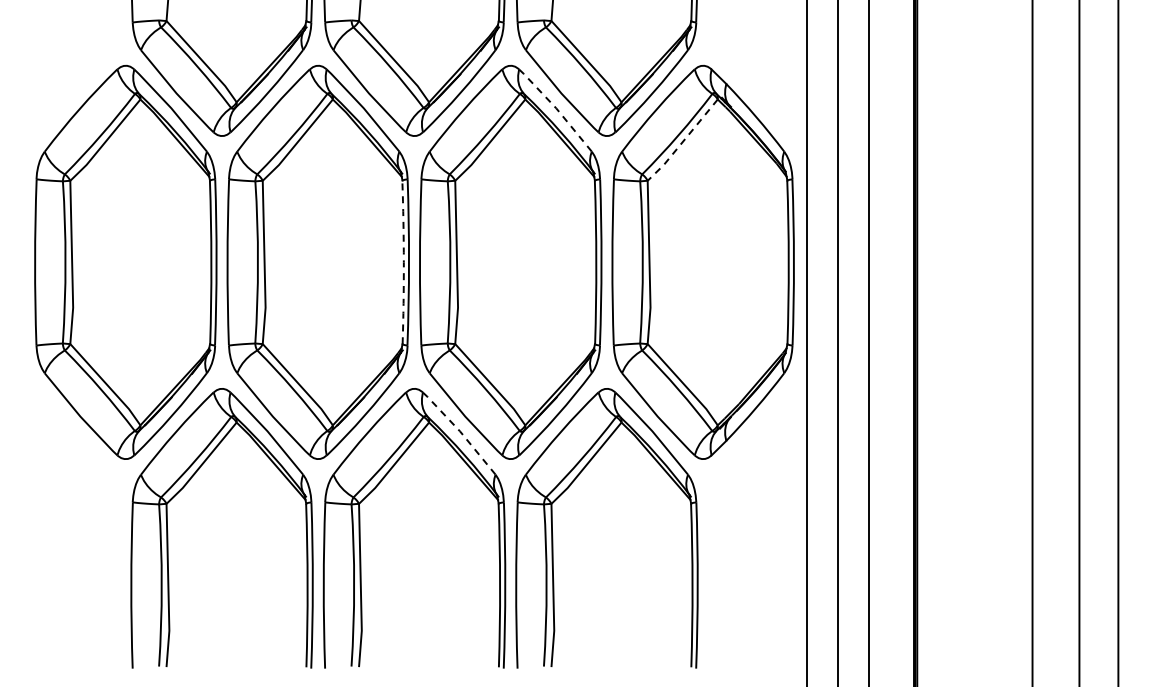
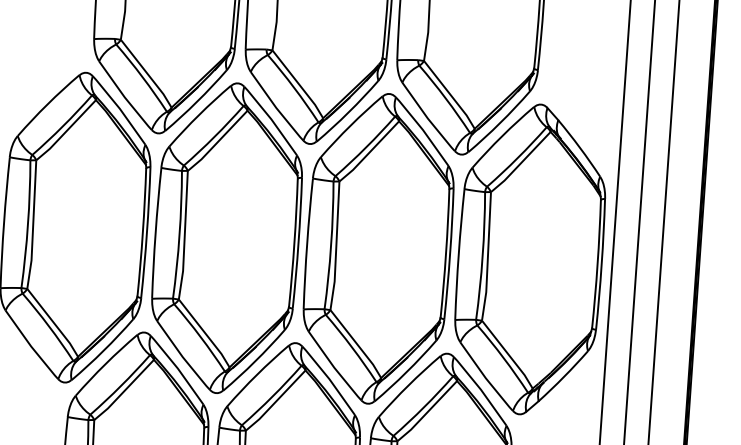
line: (556, 108) -> (423, 130), dashed -> solid
line: (682, 141) -> (520, 163), dashed -> solid
arc: (403, 262) -> (294, 243), dashed -> solid
line: (460, 431) -> (329, 379), dashed -> solid

